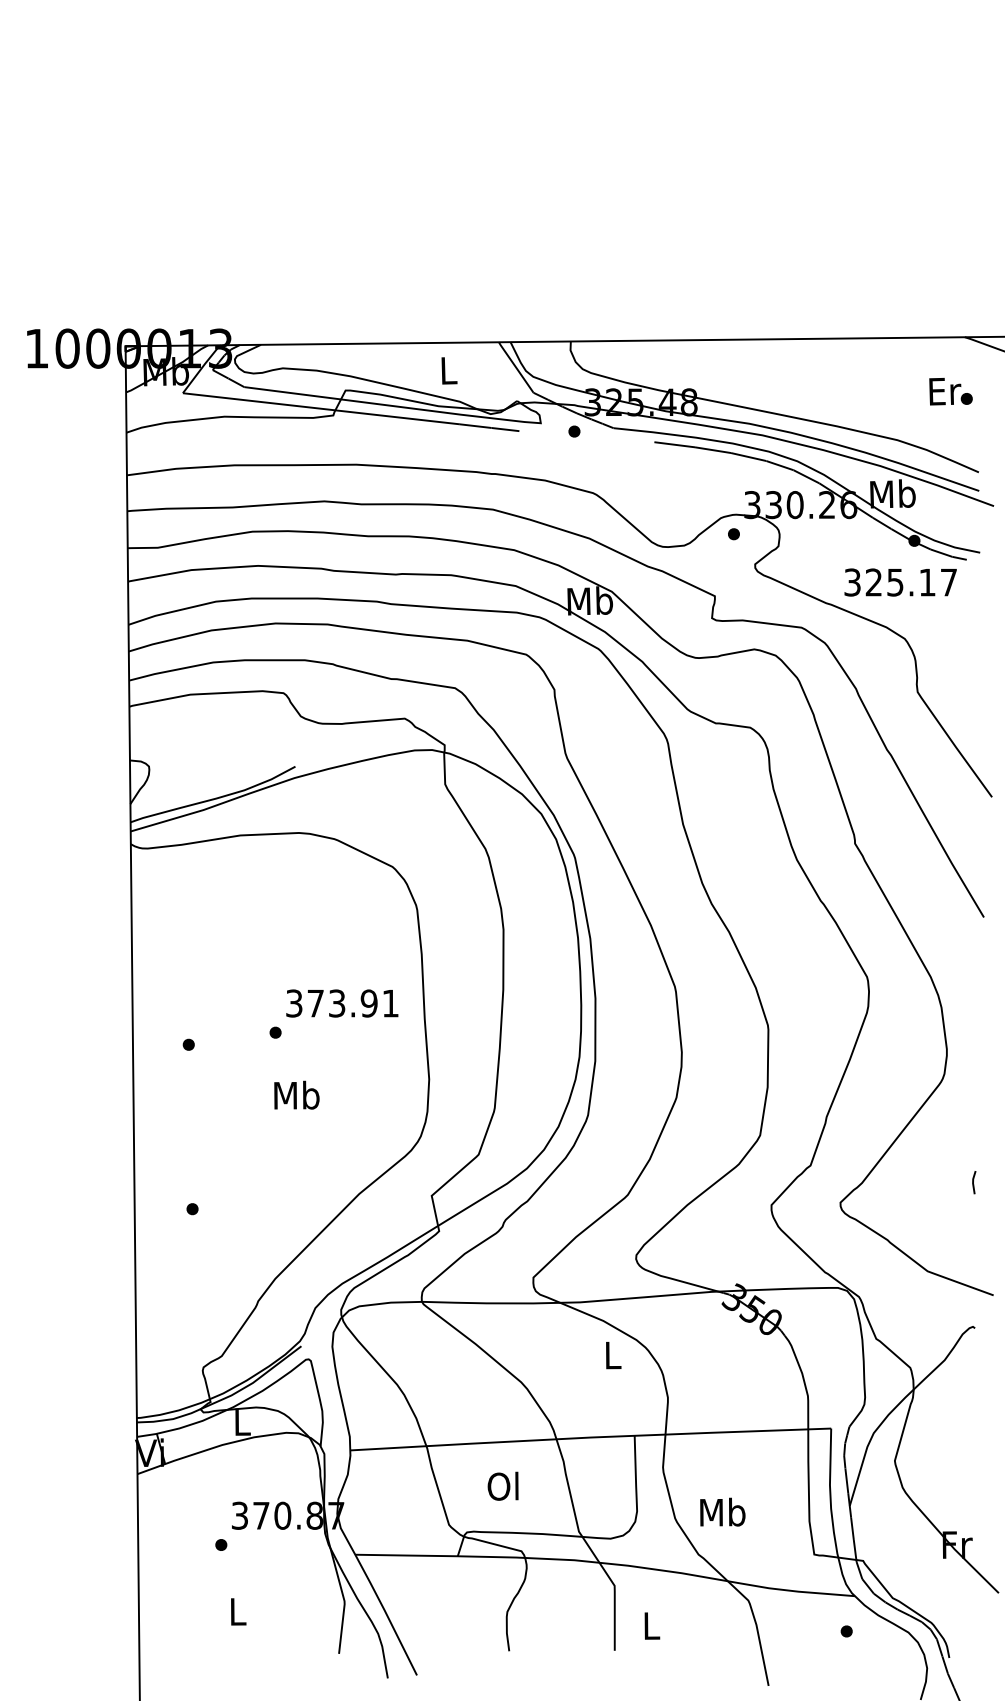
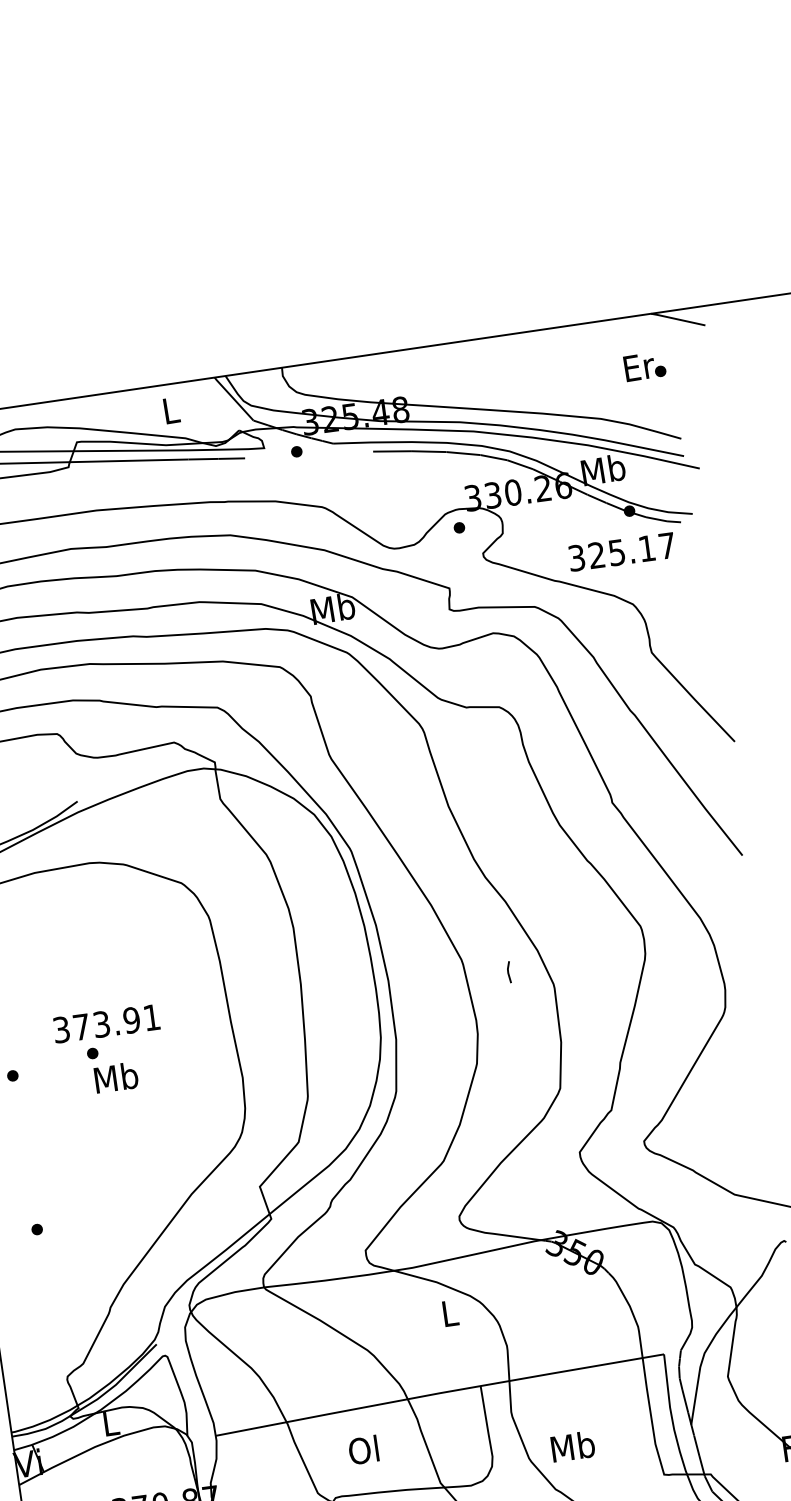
text: (342, 1003) -> (106, 1023), moved
text: (296, 1094) -> (115, 1076), moved
line: (973, 1182) -> (508, 972), moved

